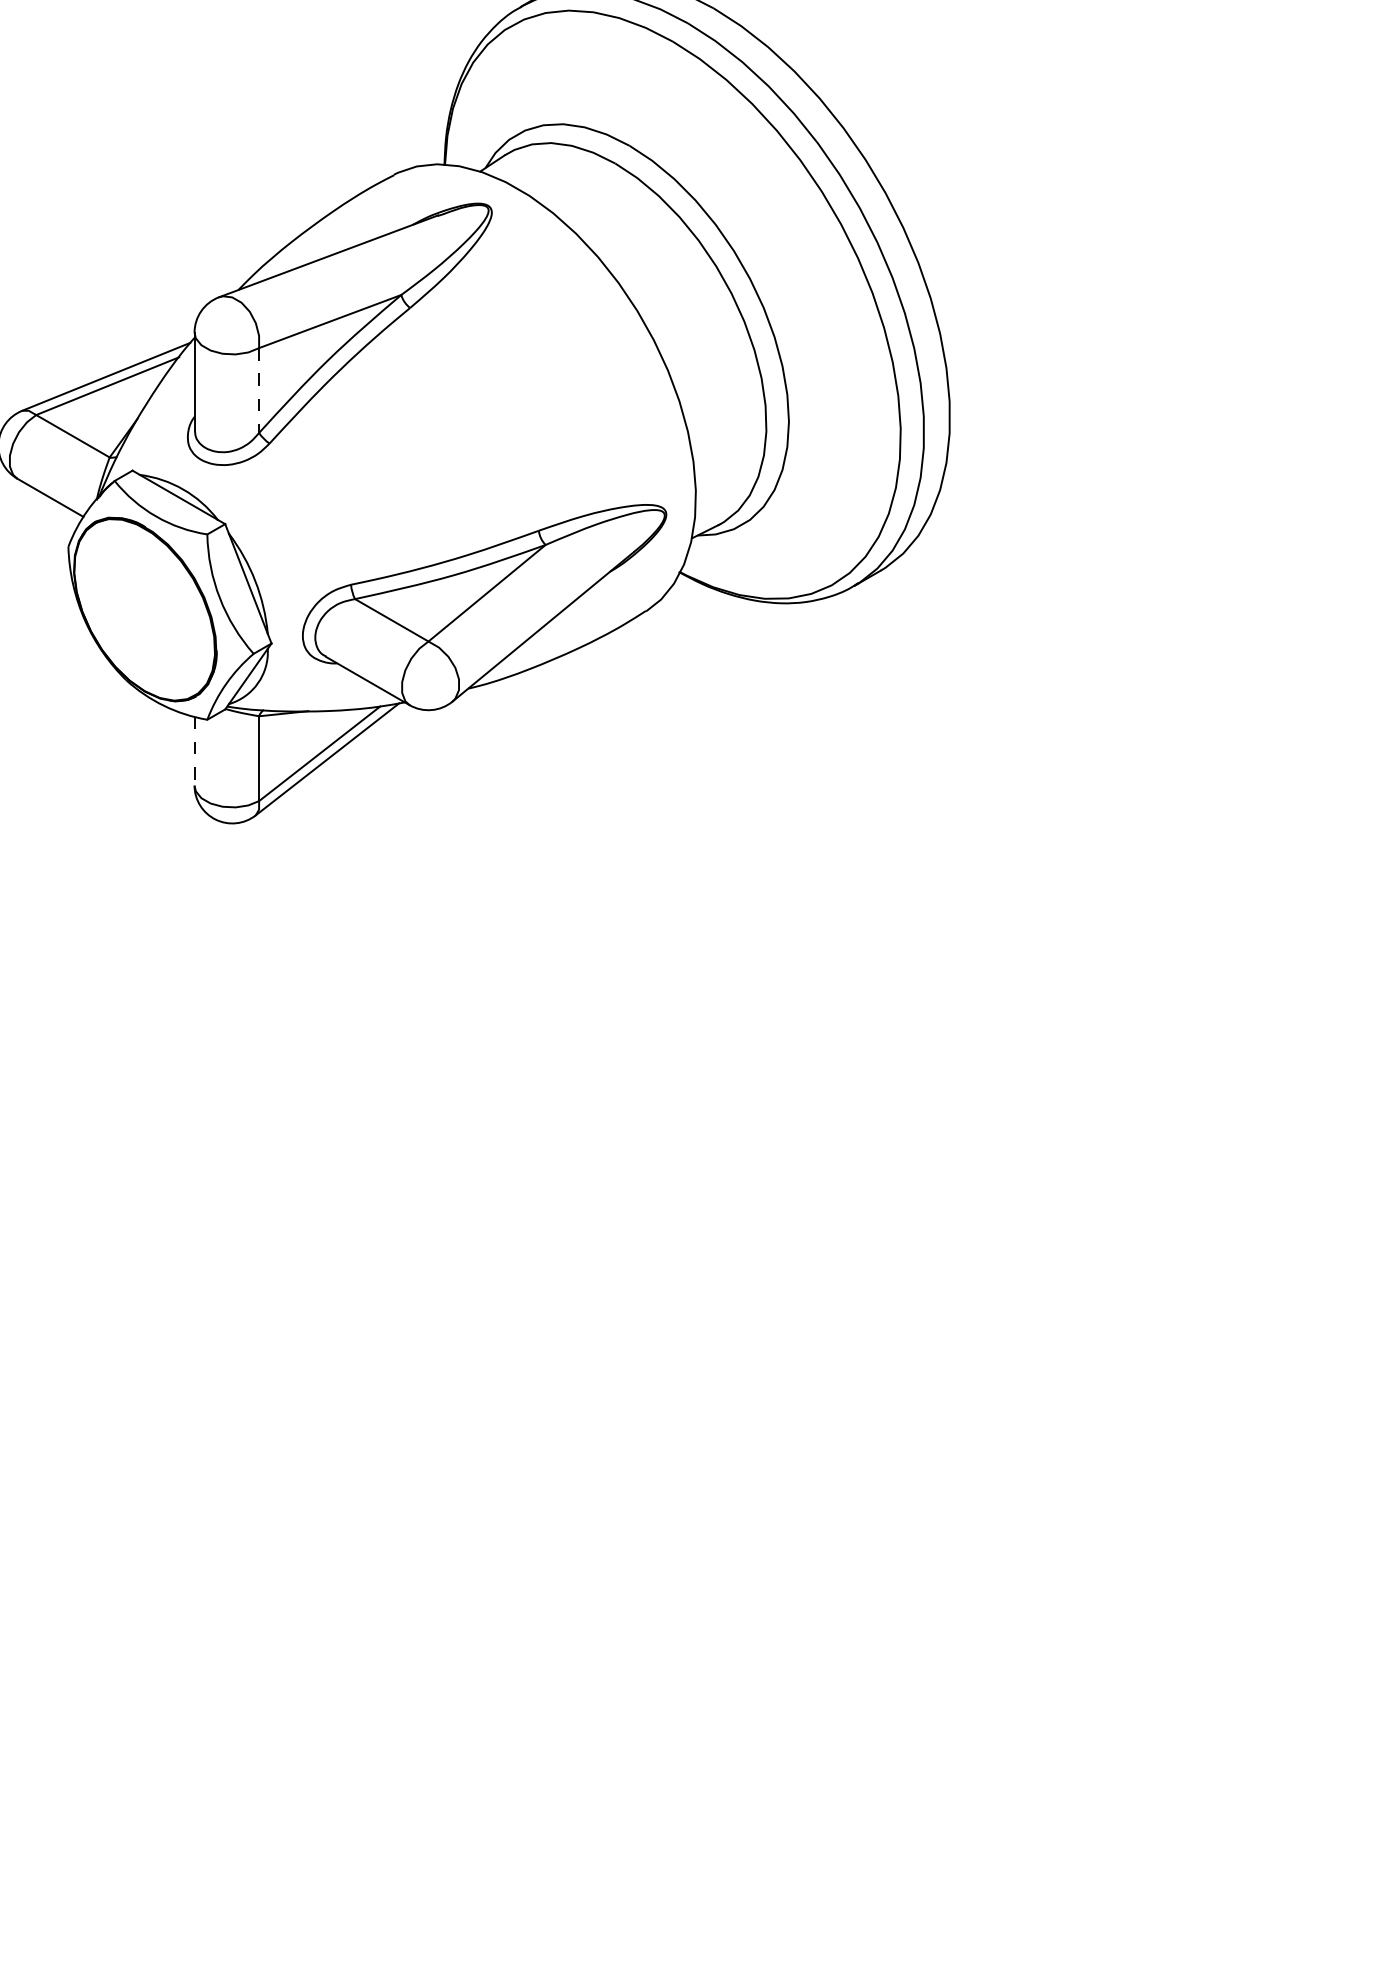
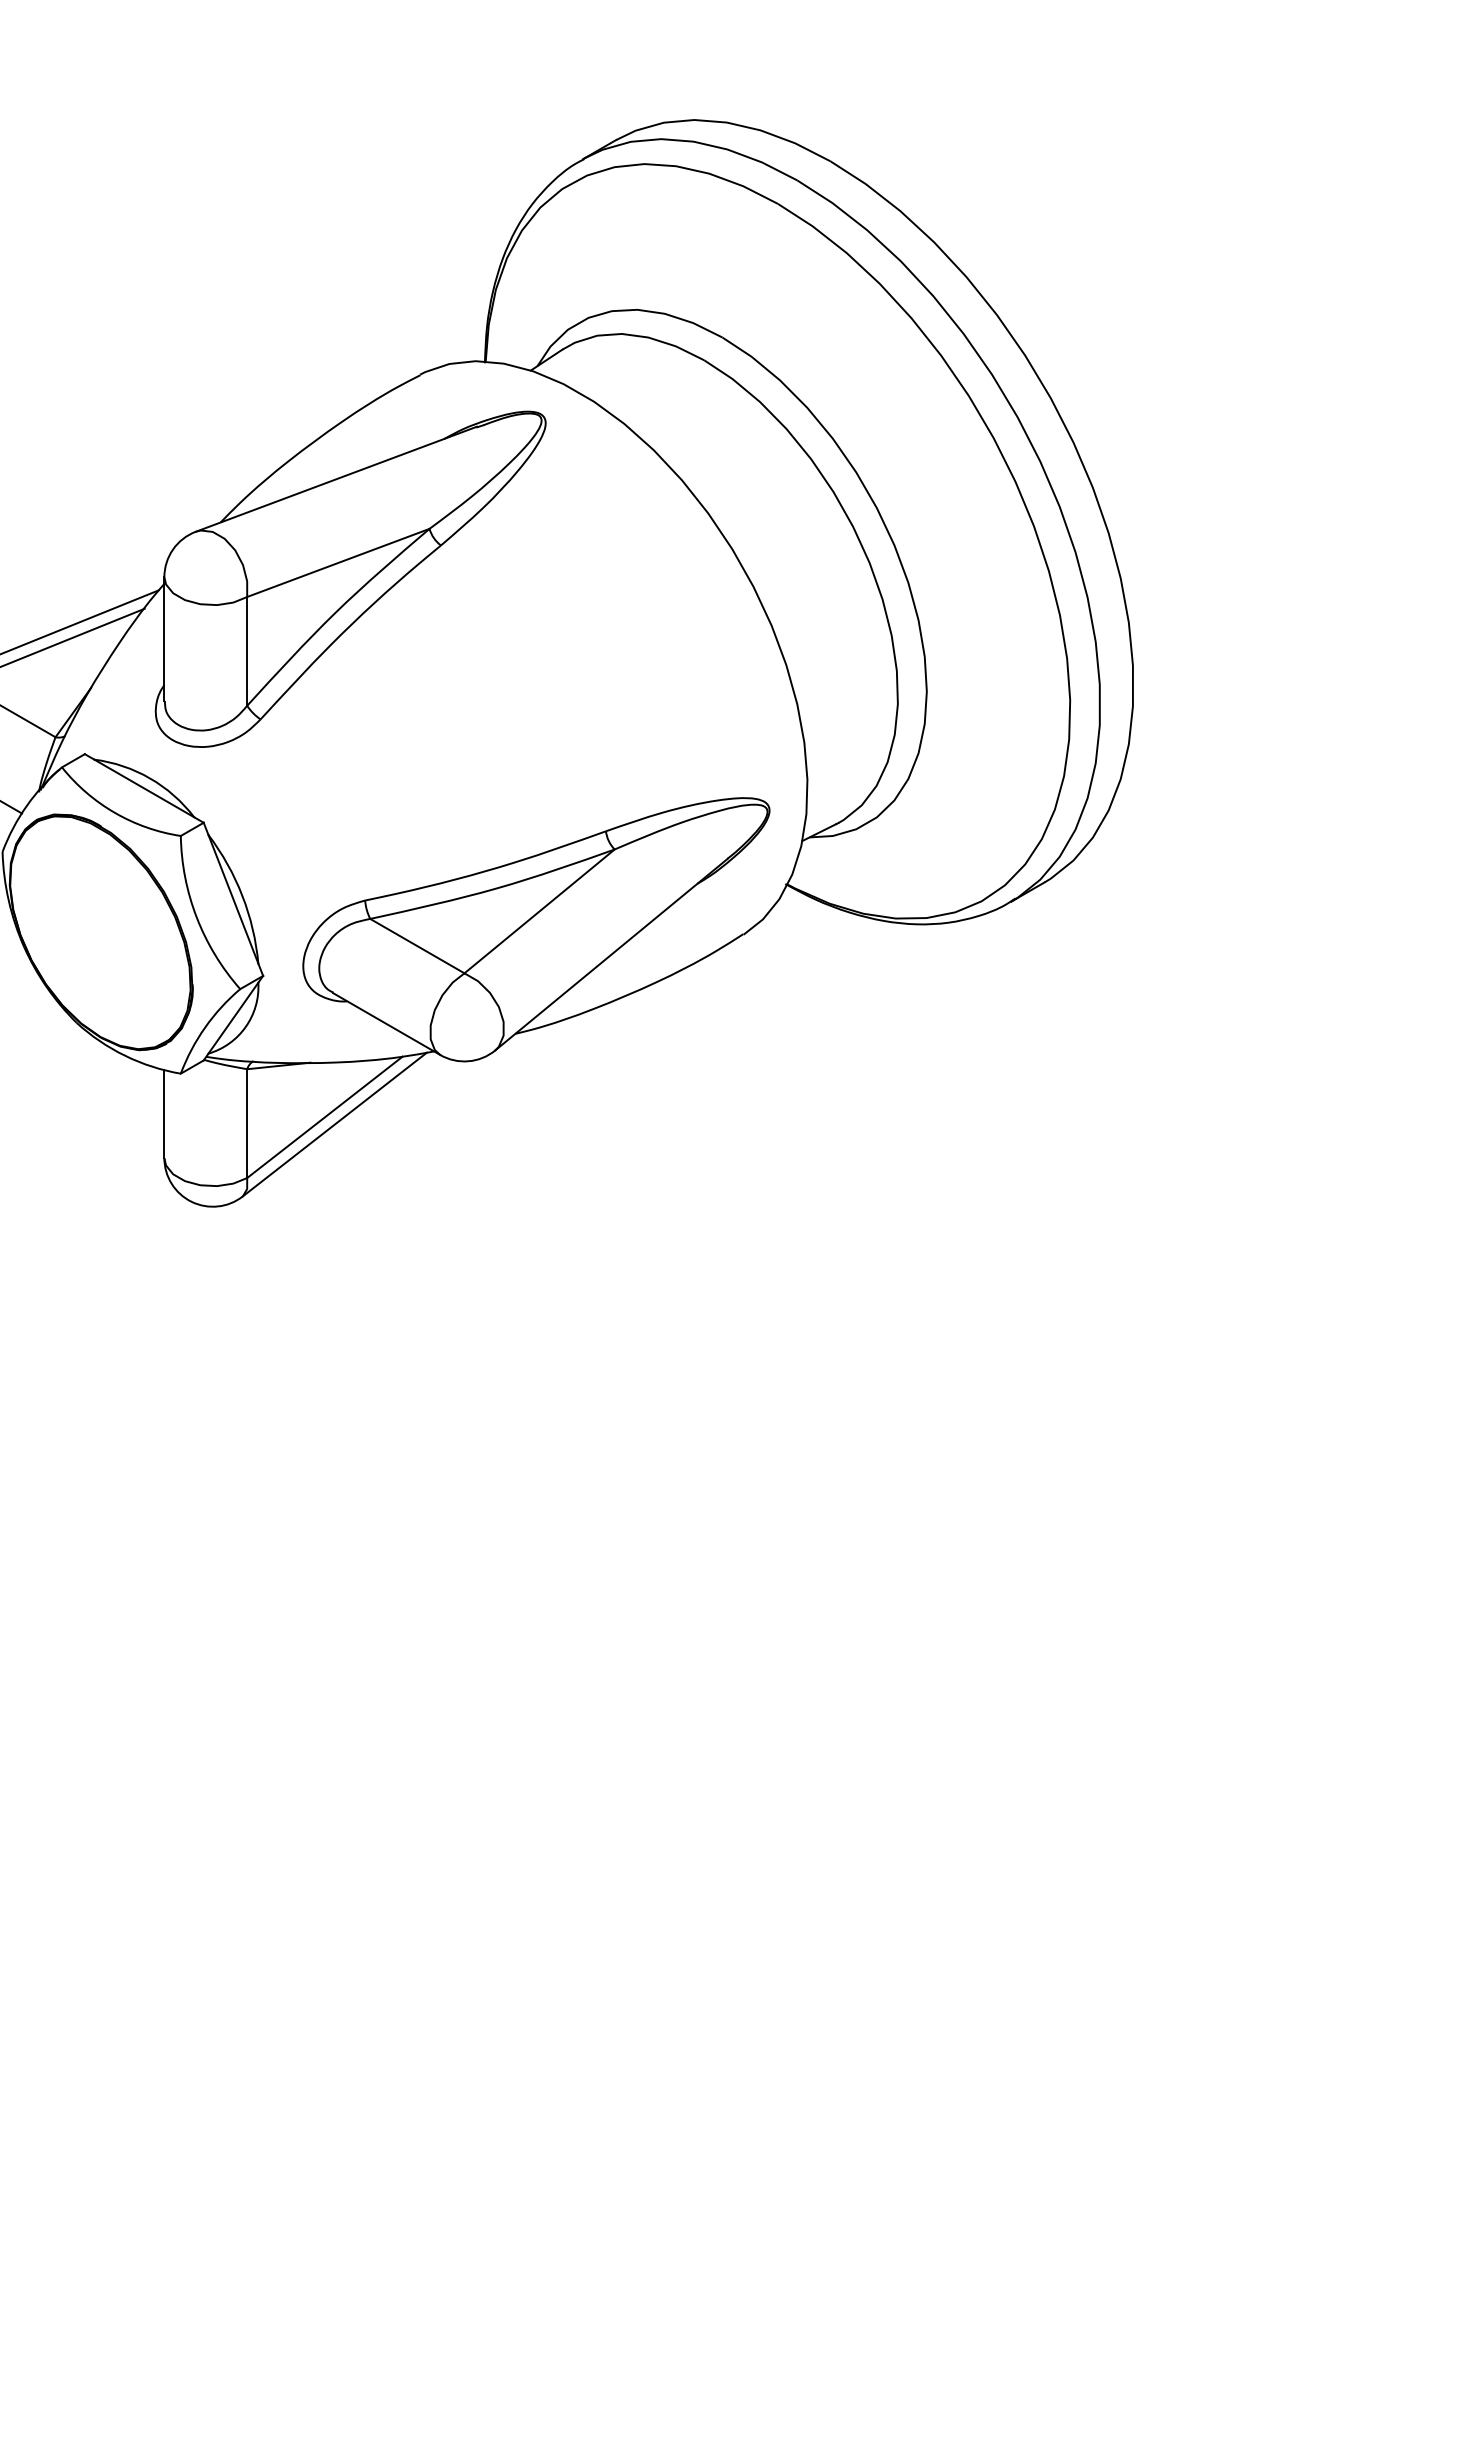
line: (259, 391) -> (247, 652), dashed -> solid
line: (194, 751) -> (164, 1114), dashed -> solid

